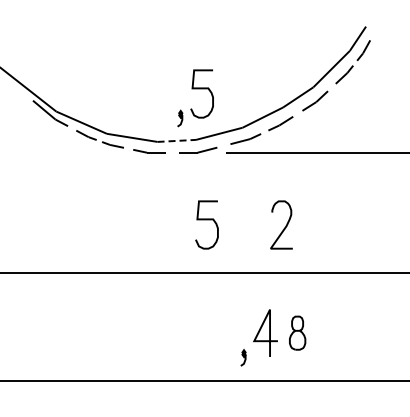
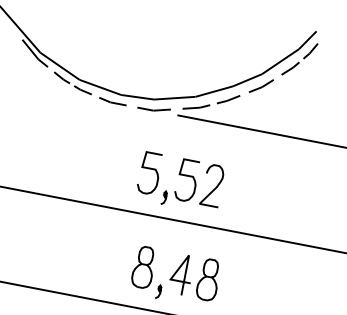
part: (195, 89) -> (182, 175), moved
line: (177, 140) -> (138, 97), dashed -> solid
part: (221, 332) -> (144, 266), added
part: (297, 332) -> (208, 279), size x1.43

